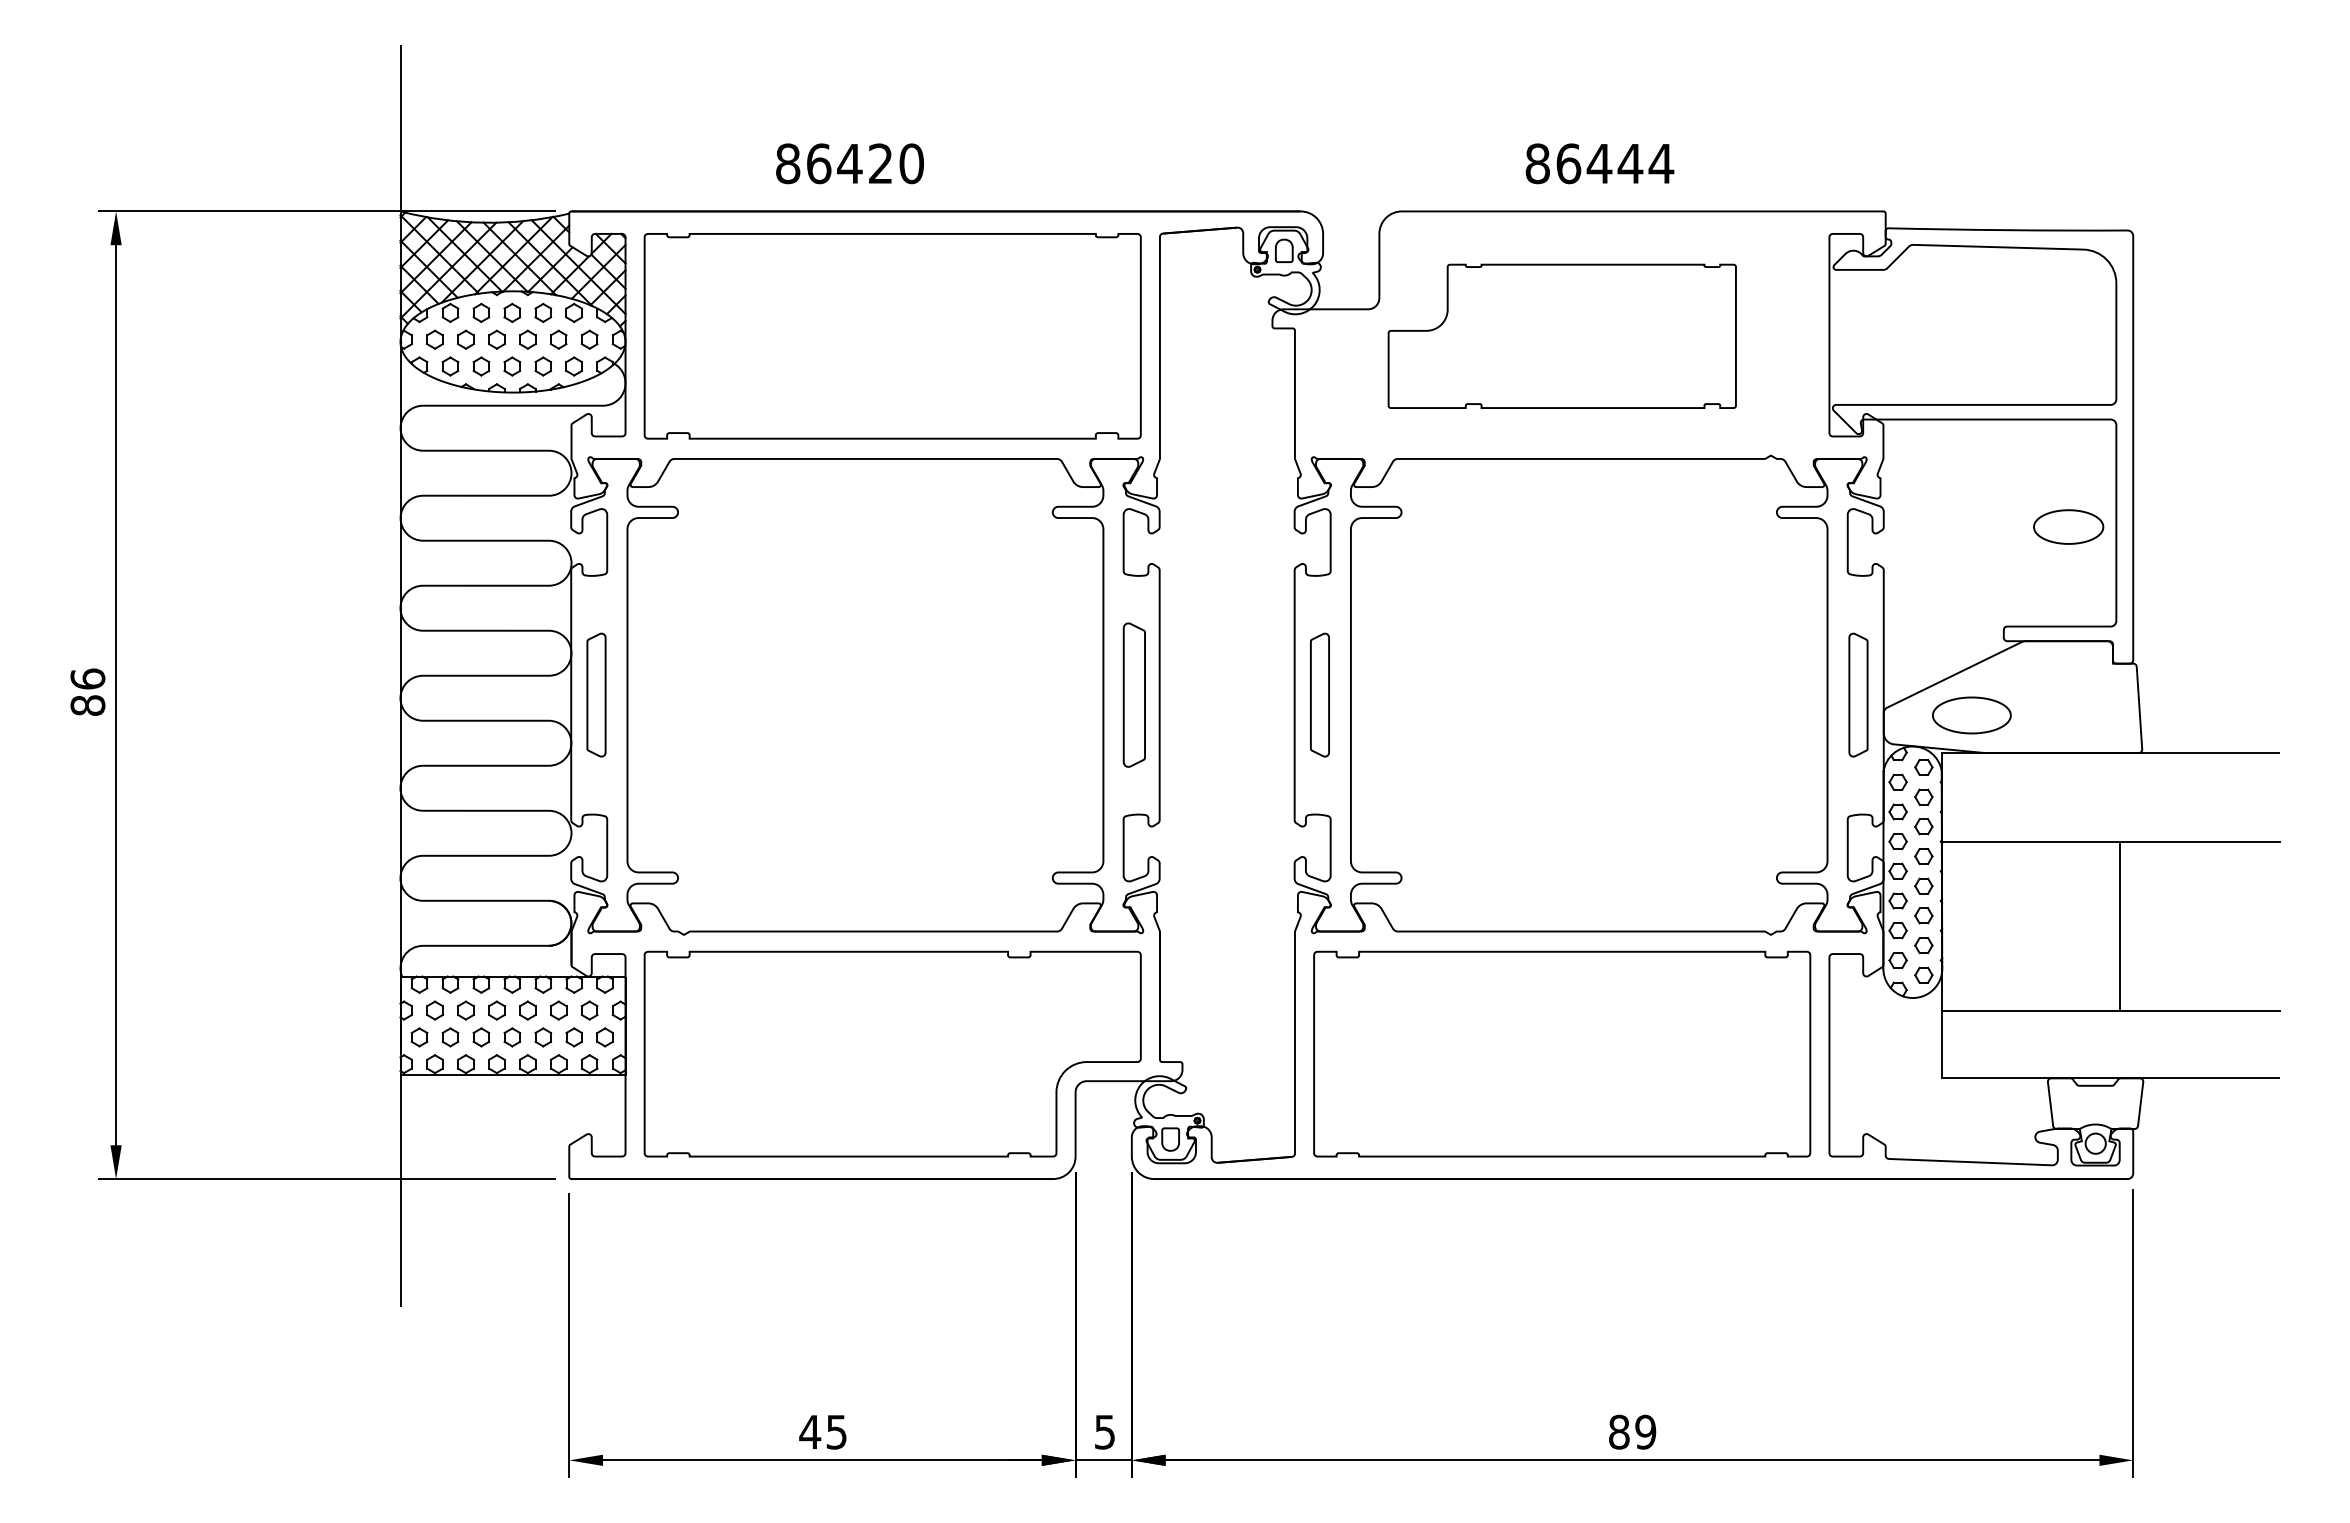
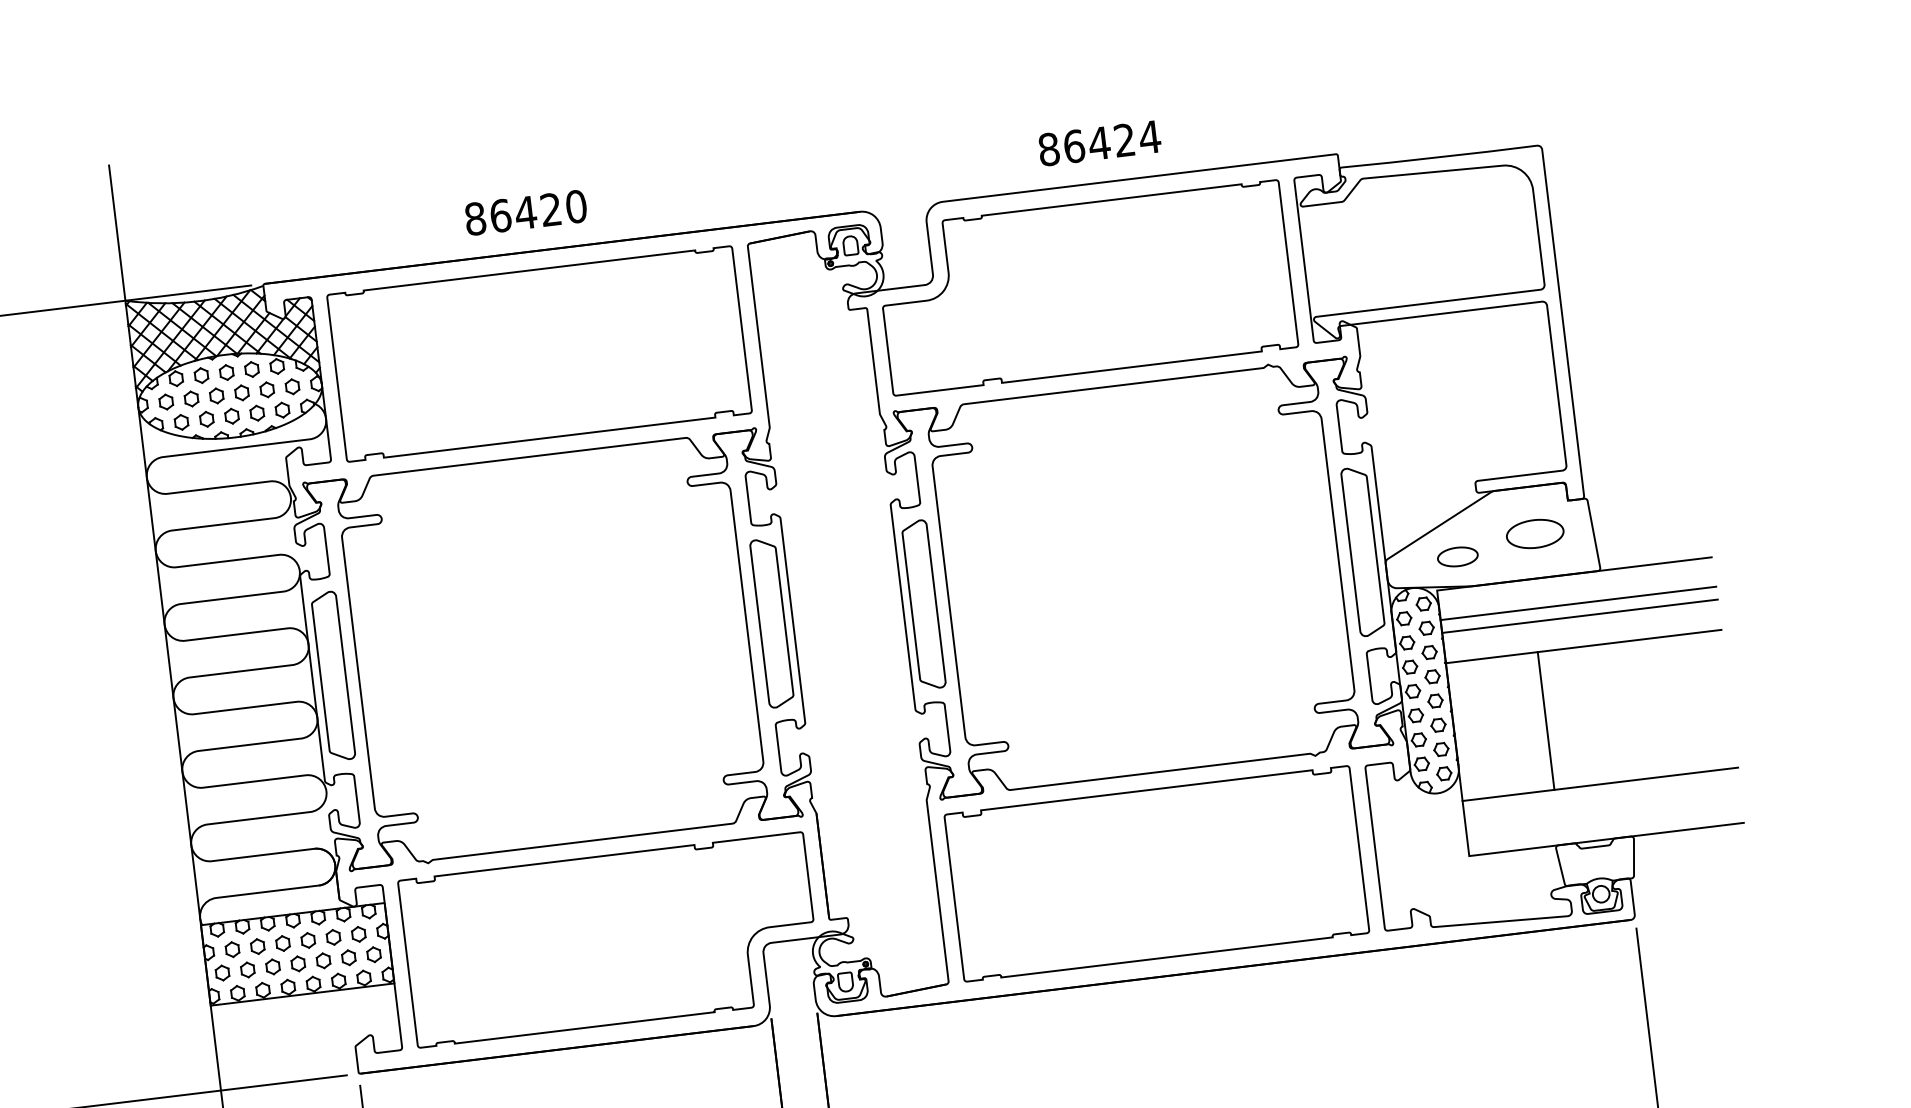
text: (849, 163) -> (525, 212), moved
text: (1630, 163) -> (1124, 140), 86444 -> 86424
part: (1562, 336) -> (1086, 288), size x1.43
part: (2068, 526) -> (1535, 533), moved
part: (596, 694) -> (333, 675), size x1.67
part: (1134, 694) -> (772, 622), size x1.43
part: (1319, 694) -> (923, 604), size x1.67
part: (1858, 694) -> (1363, 551), size x1.67
part: (1971, 715) -> (1457, 557), size x0.62
line: (2110, 789) -> (1578, 603), added
line: (2110, 804) -> (1579, 615), added
line: (2120, 926) -> (1546, 721), moved

